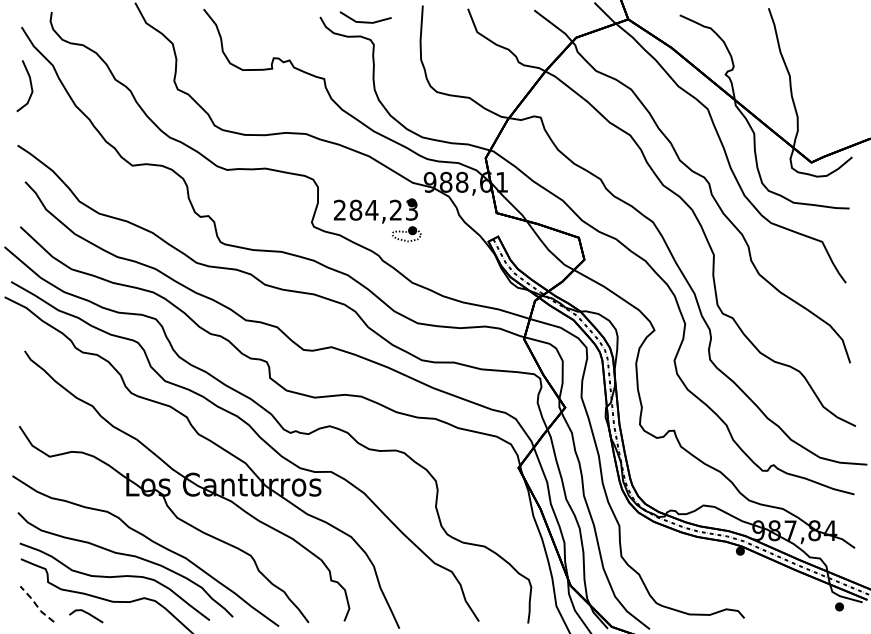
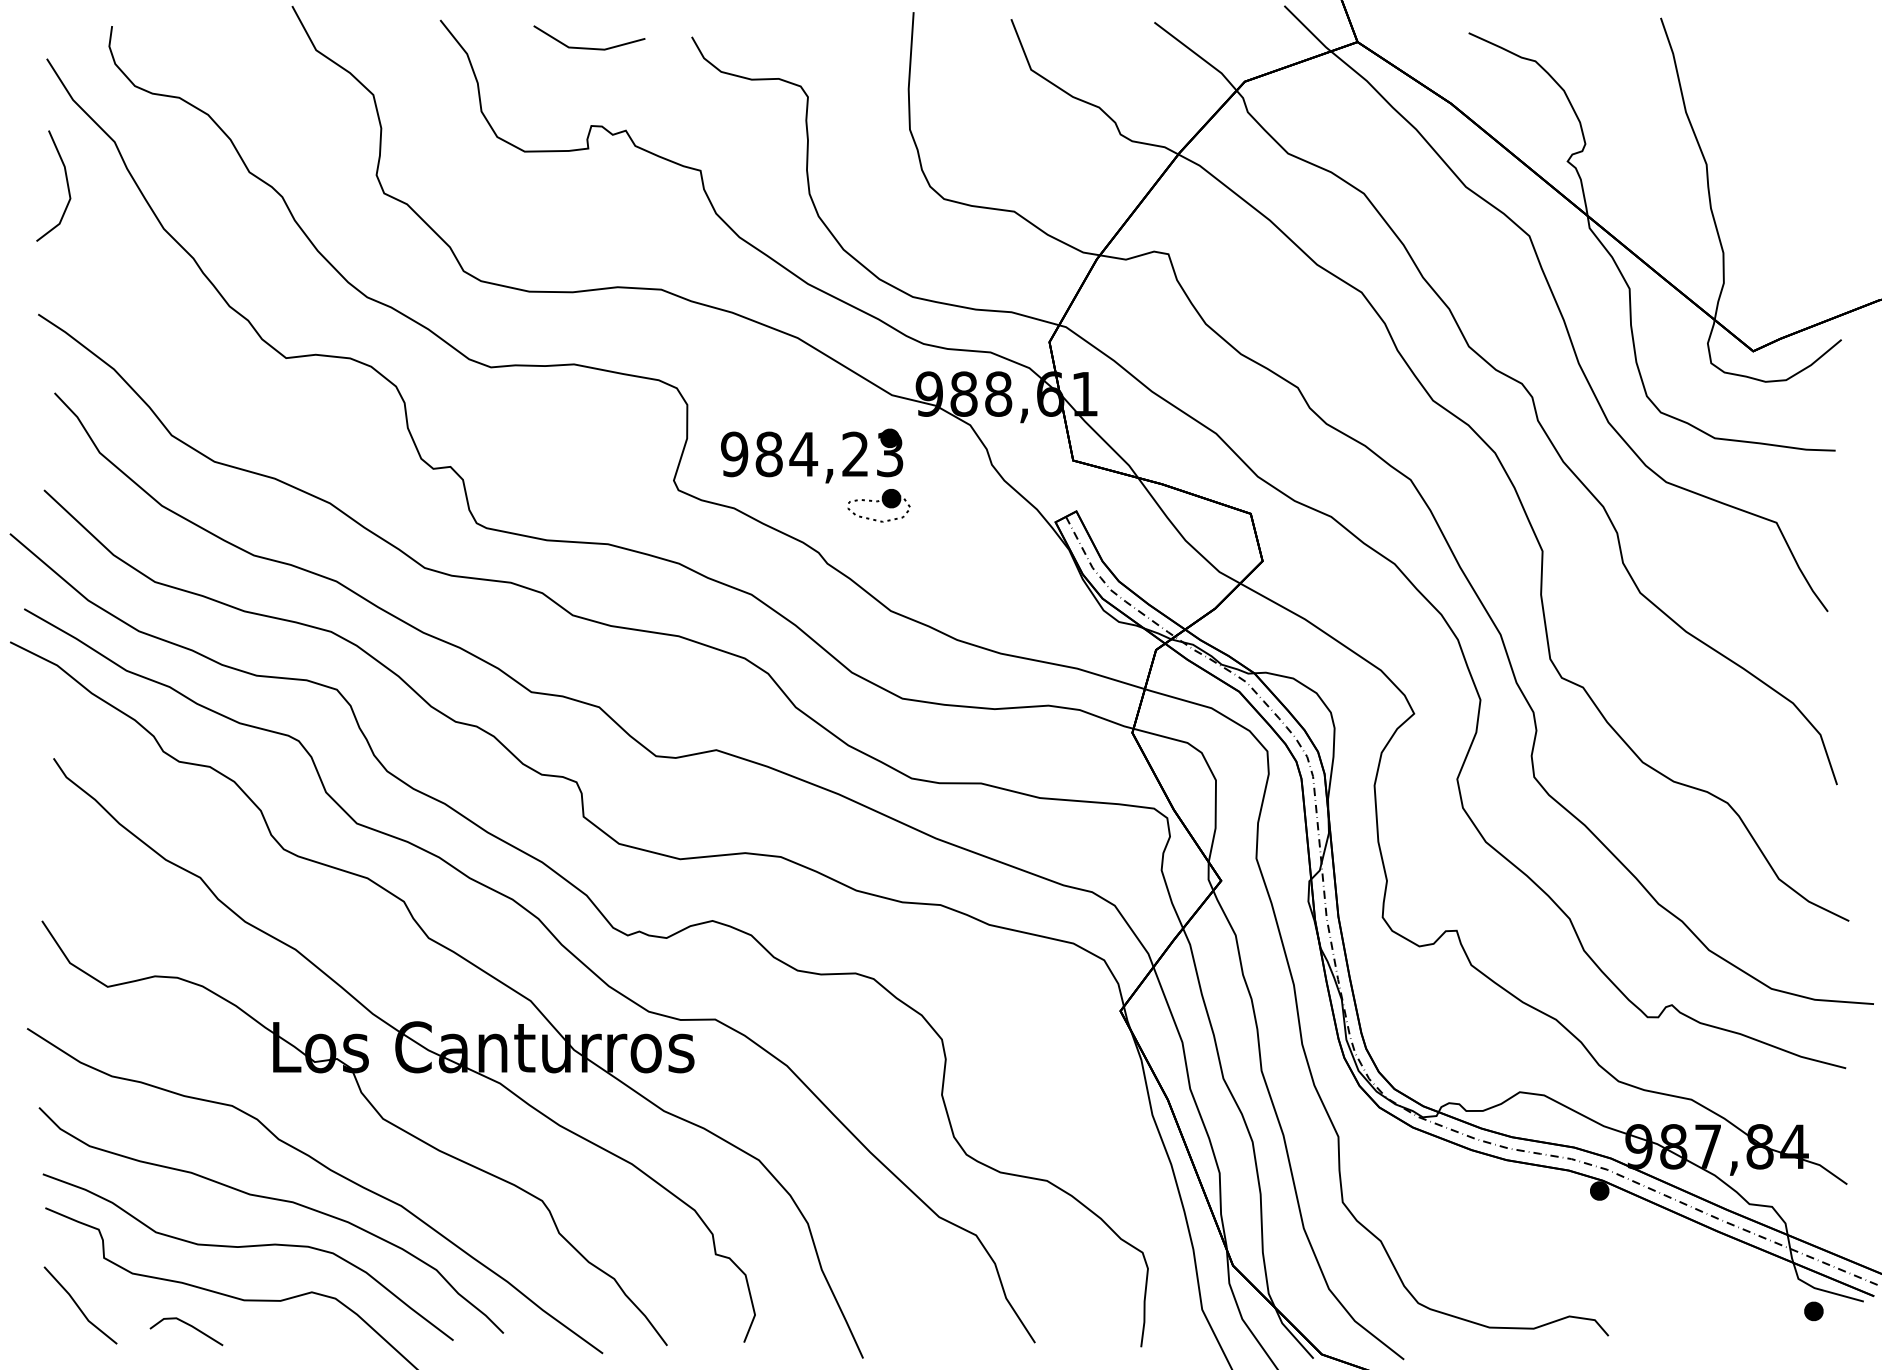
line: (365, 21) -> (588, 46), moved
text: (339, 210) -> (733, 454), 284,23 -> 984,23
line: (36, 605) -> (79, 1308), dashed -> solid

